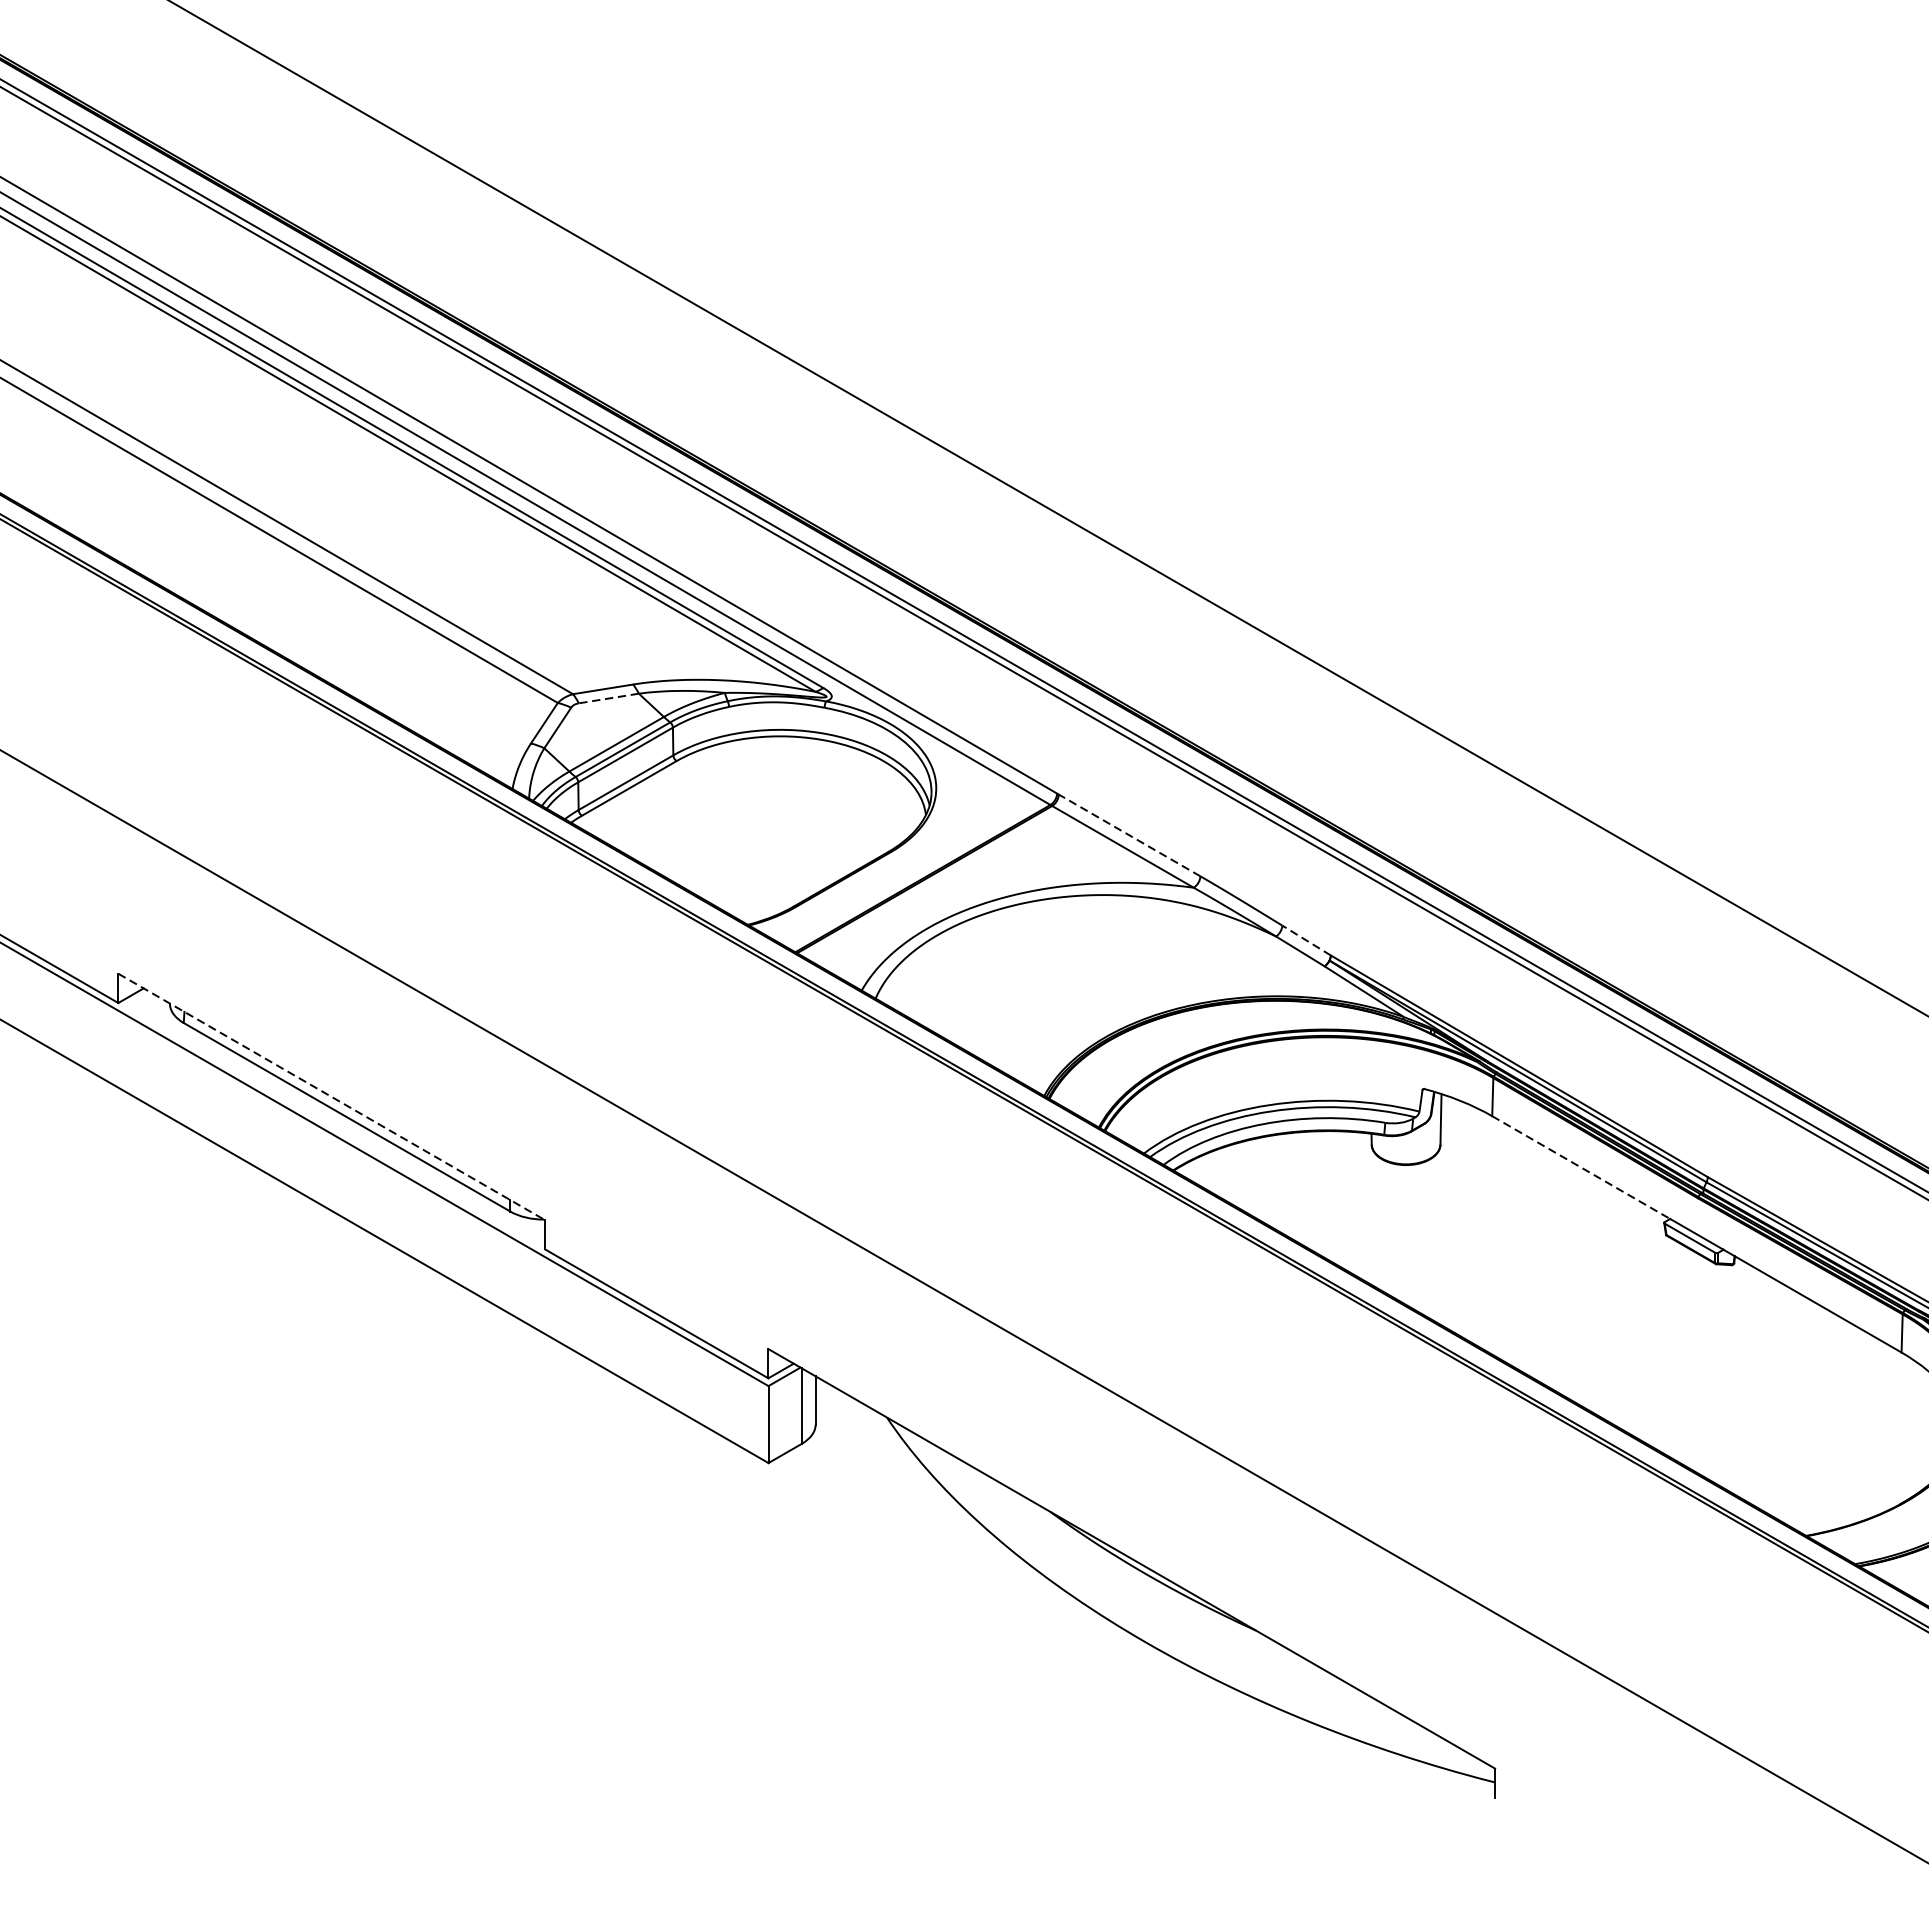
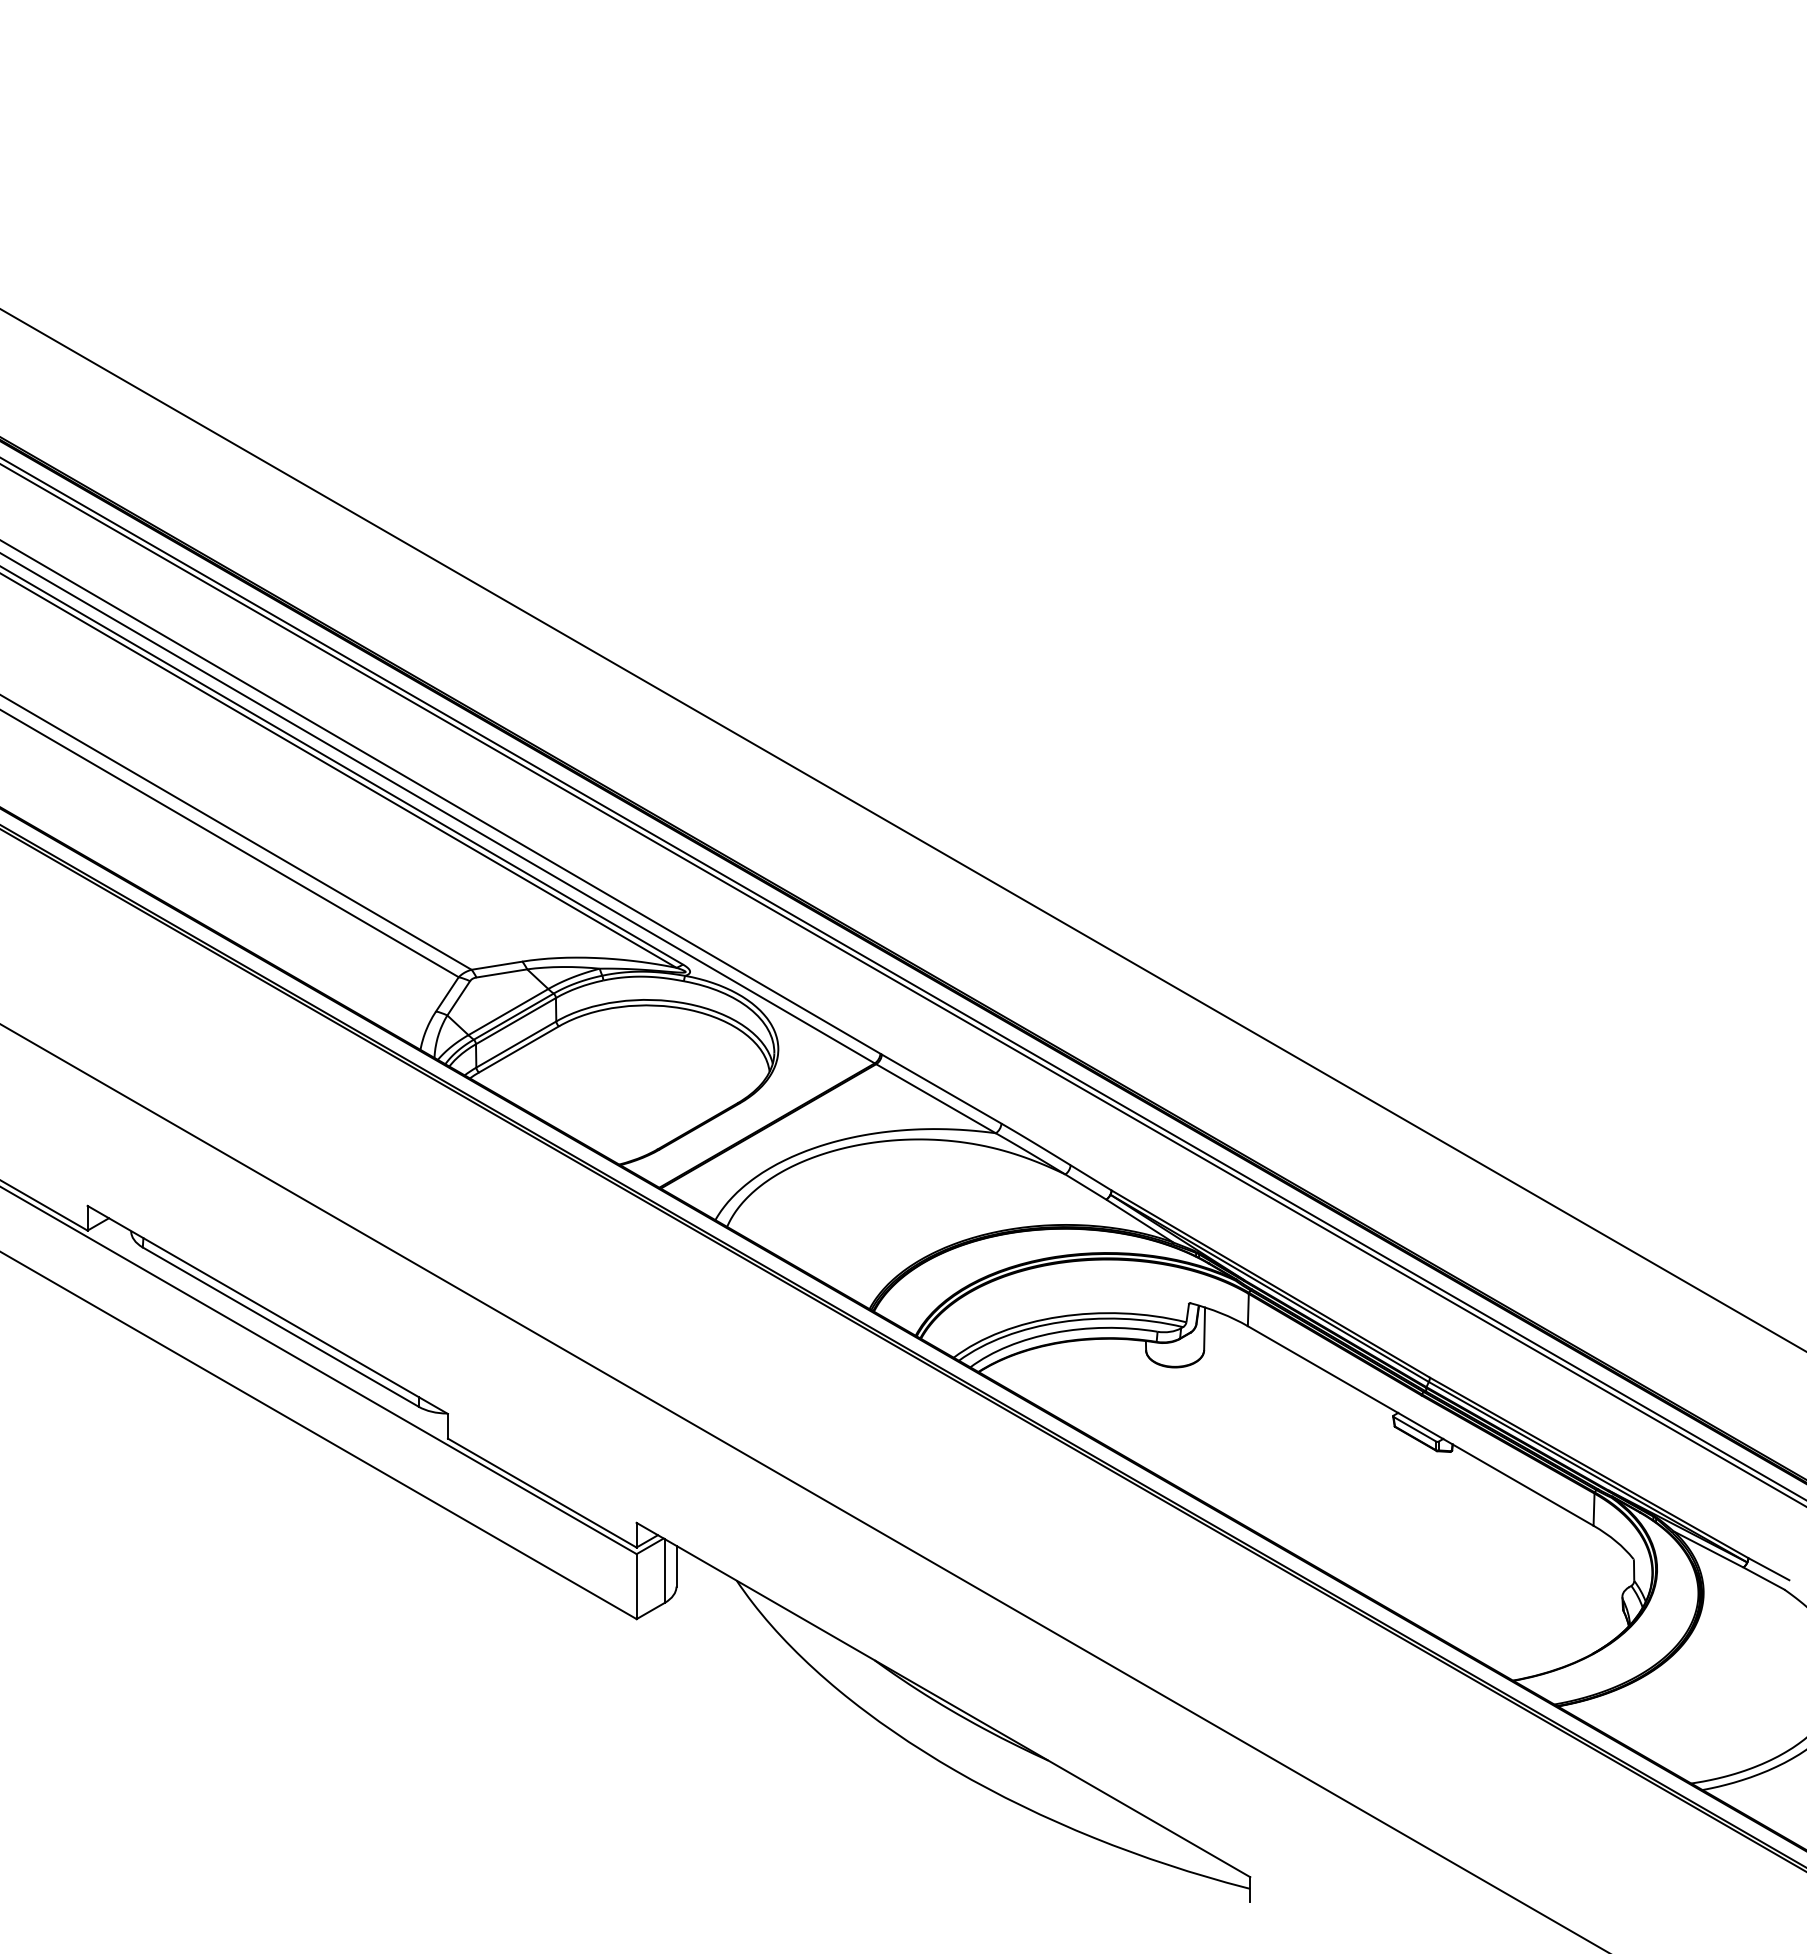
line: (608, 698) -> (501, 973), dashed -> solid
line: (1129, 834) -> (941, 1088), dashed -> solid
line: (1305, 940) -> (1090, 1177), dashed -> solid
line: (332, 1097) -> (268, 1310), dashed -> solid
line: (1581, 1167) -> (1323, 1369), dashed -> solid

